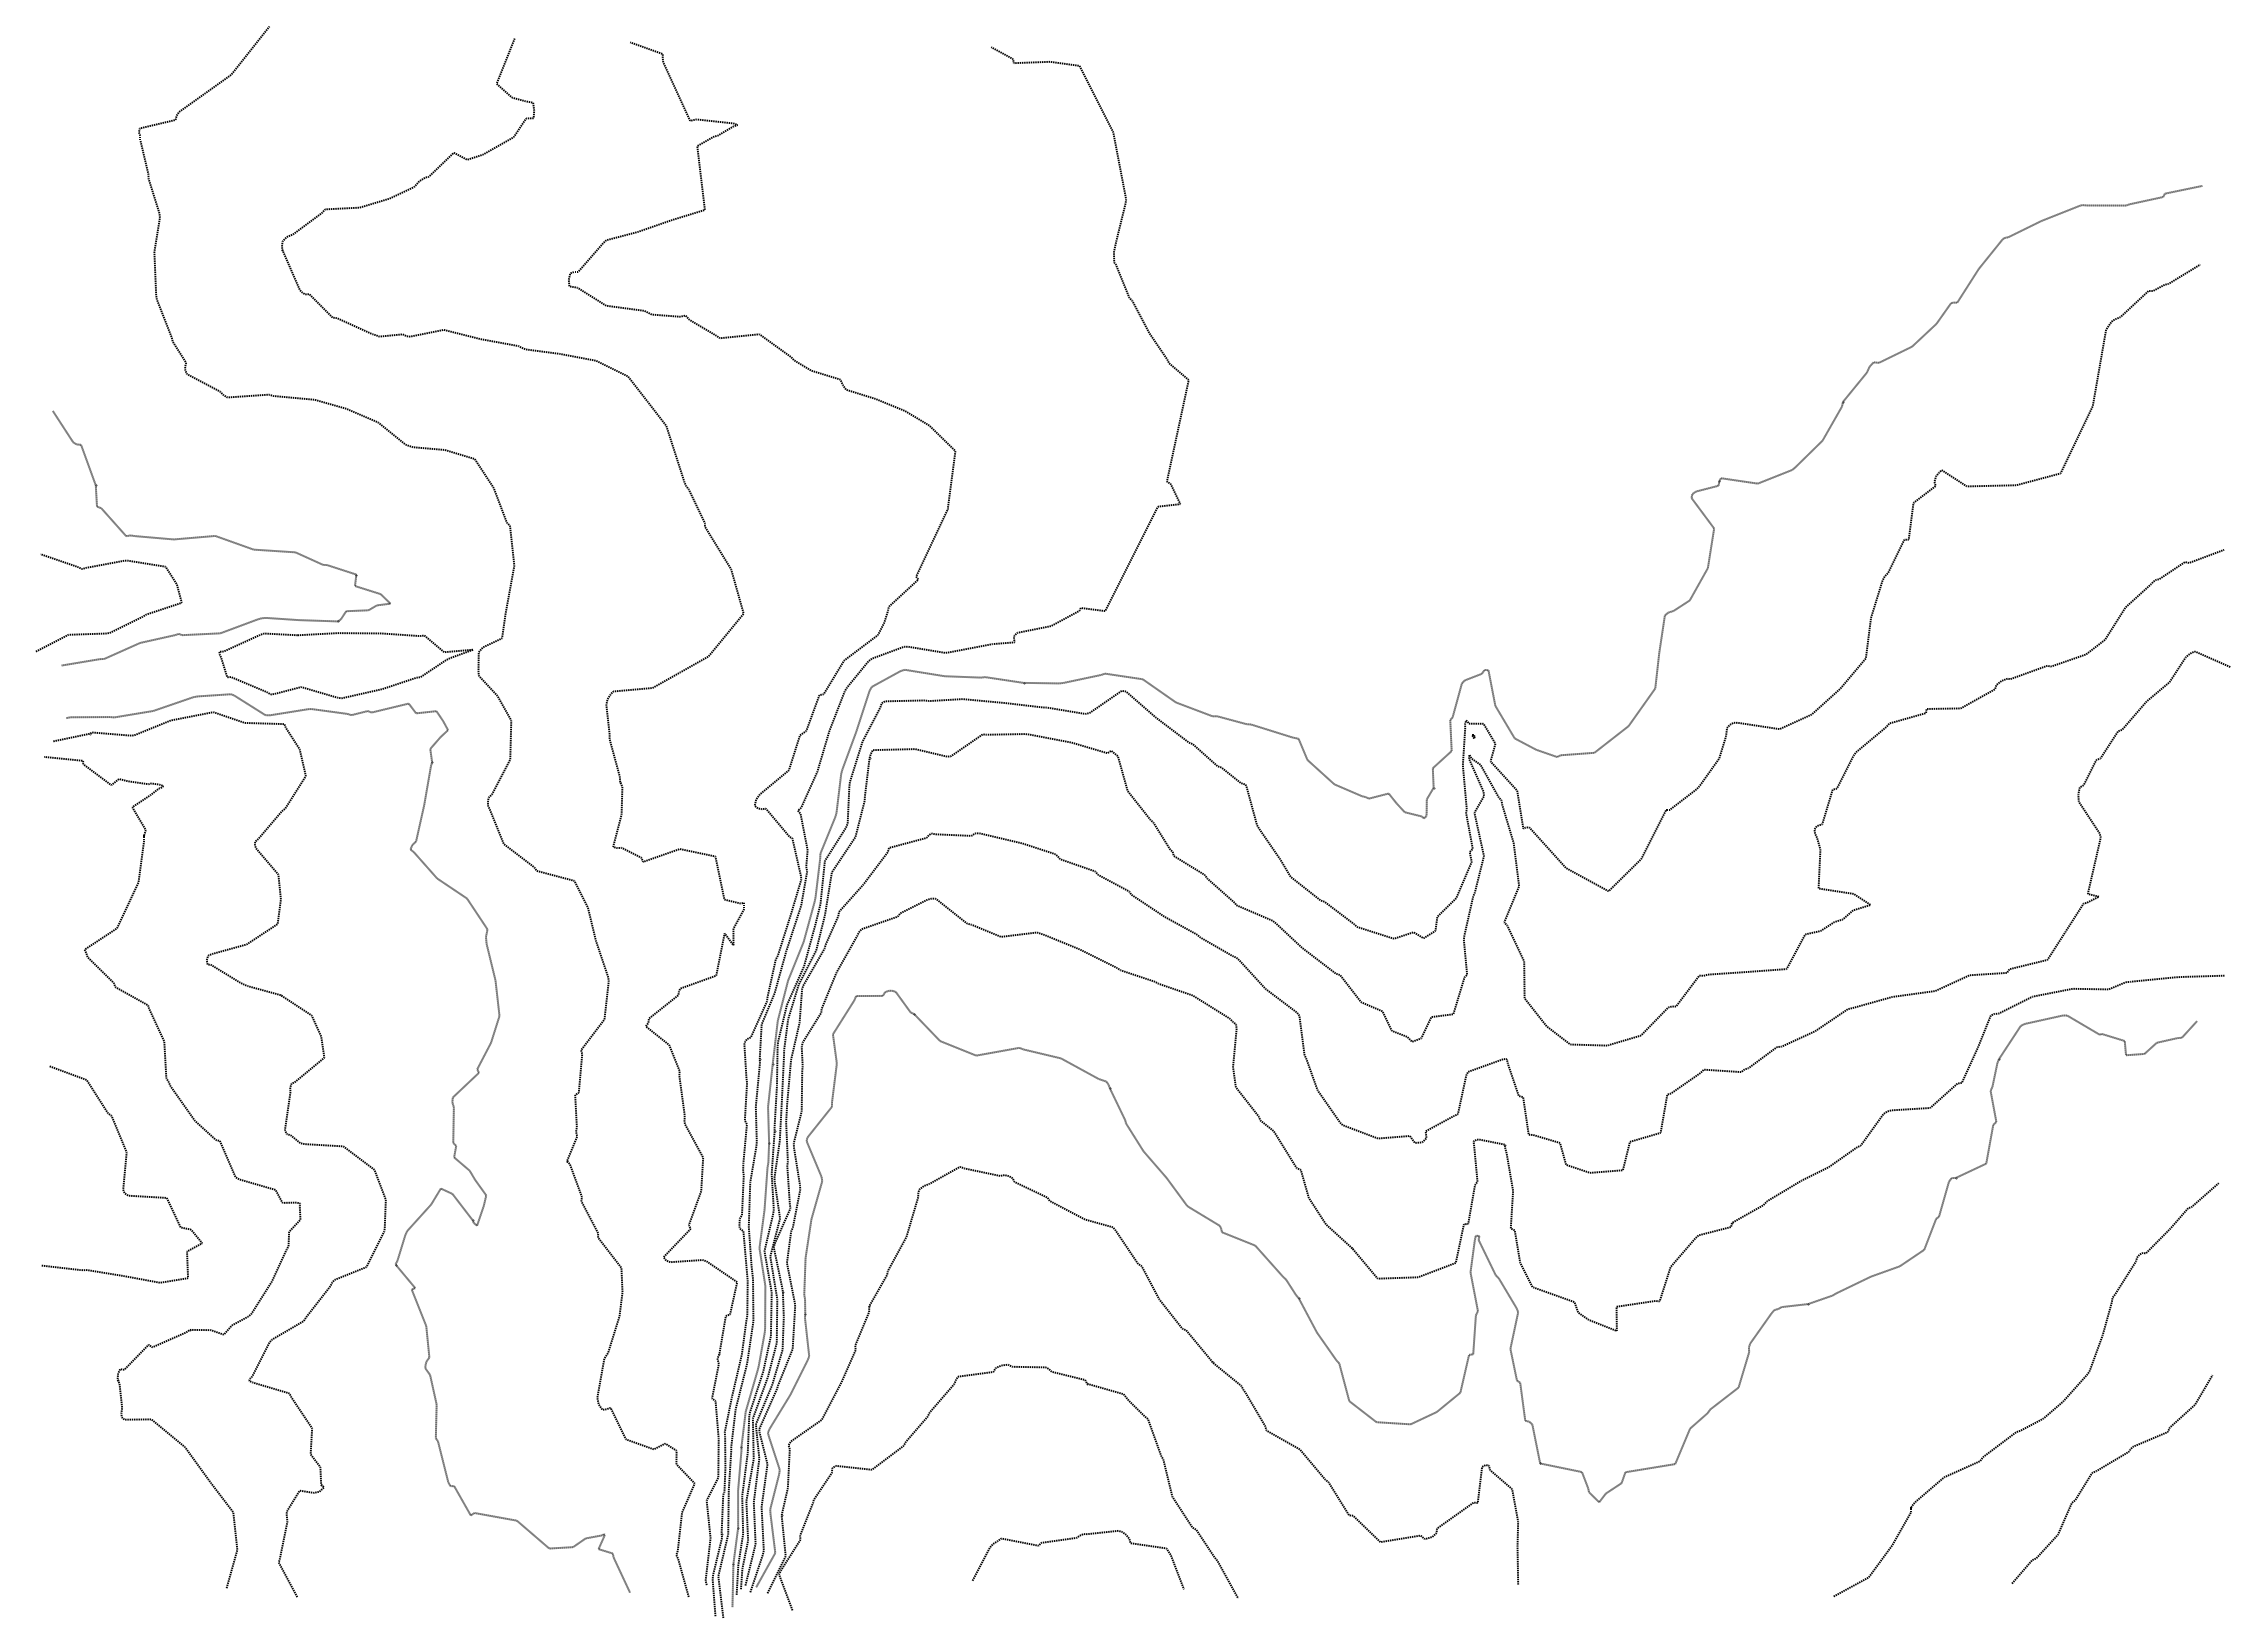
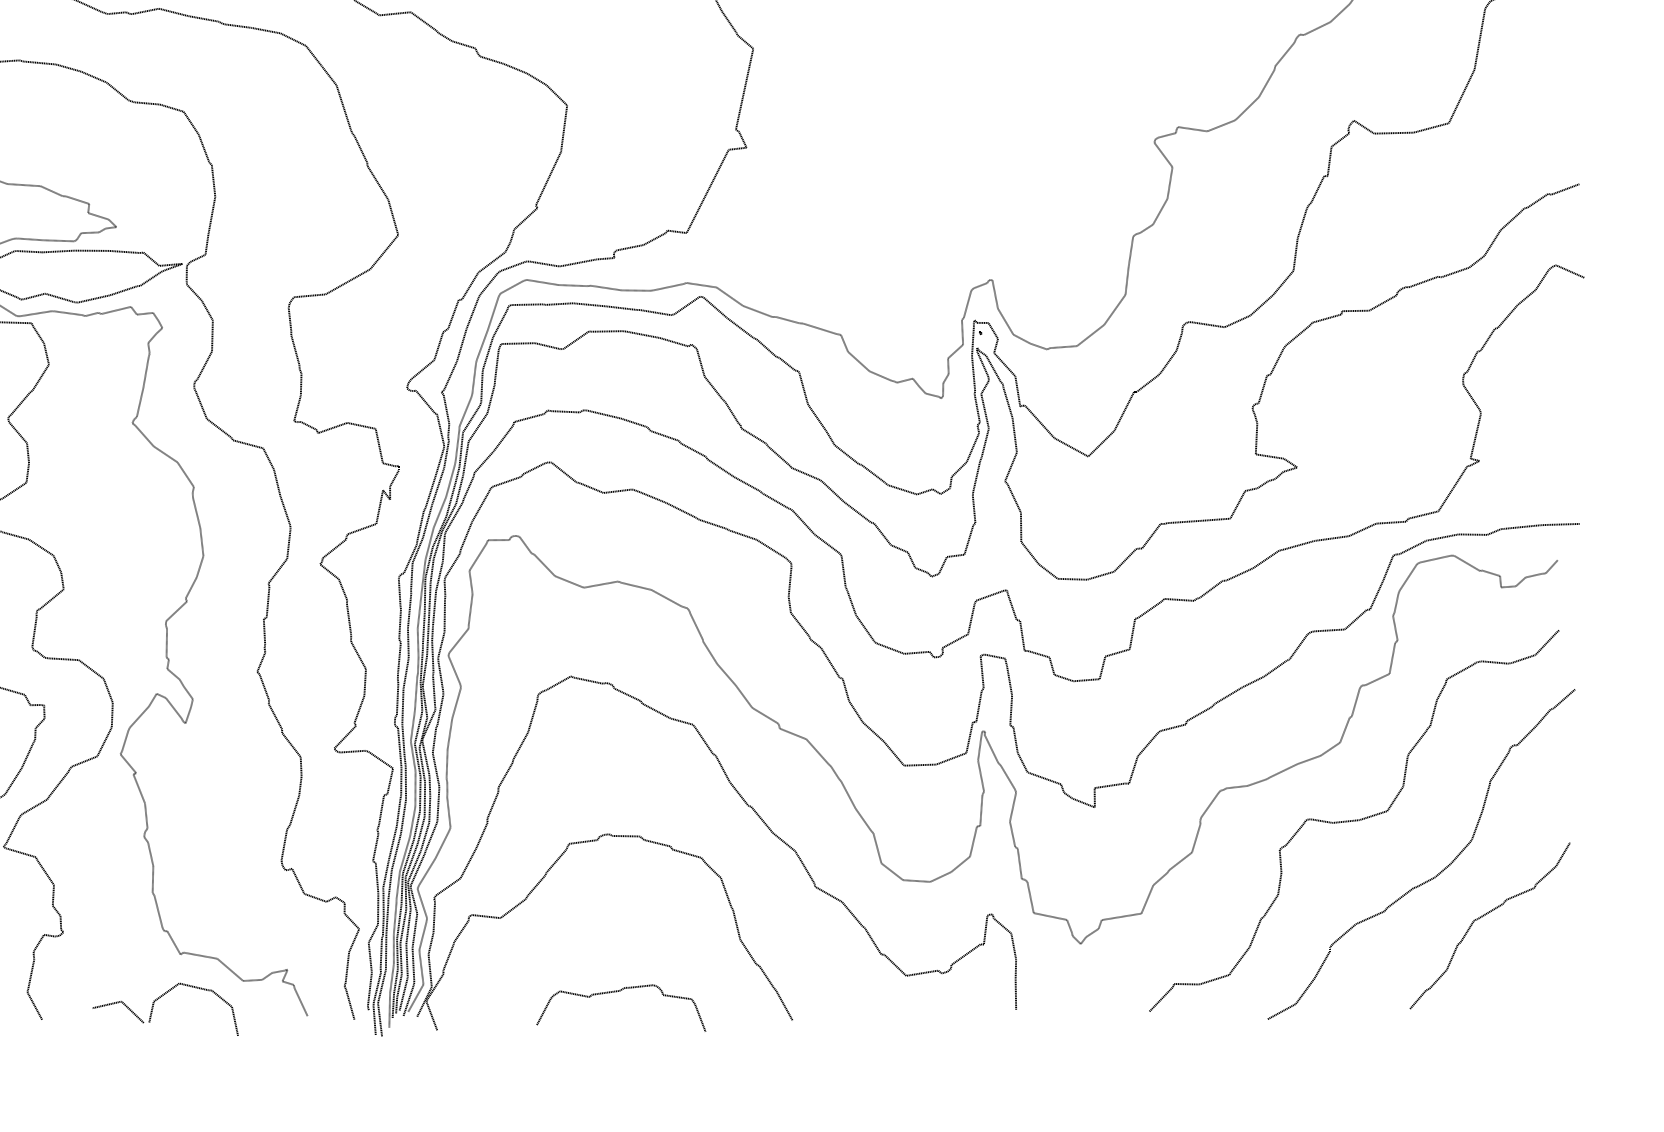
curve: (1942, 1347) -> (1354, 820), added
curve: (1074, 1539) -> (618, 992), moved
part: (436, 1583) -> (153, 1008), added

